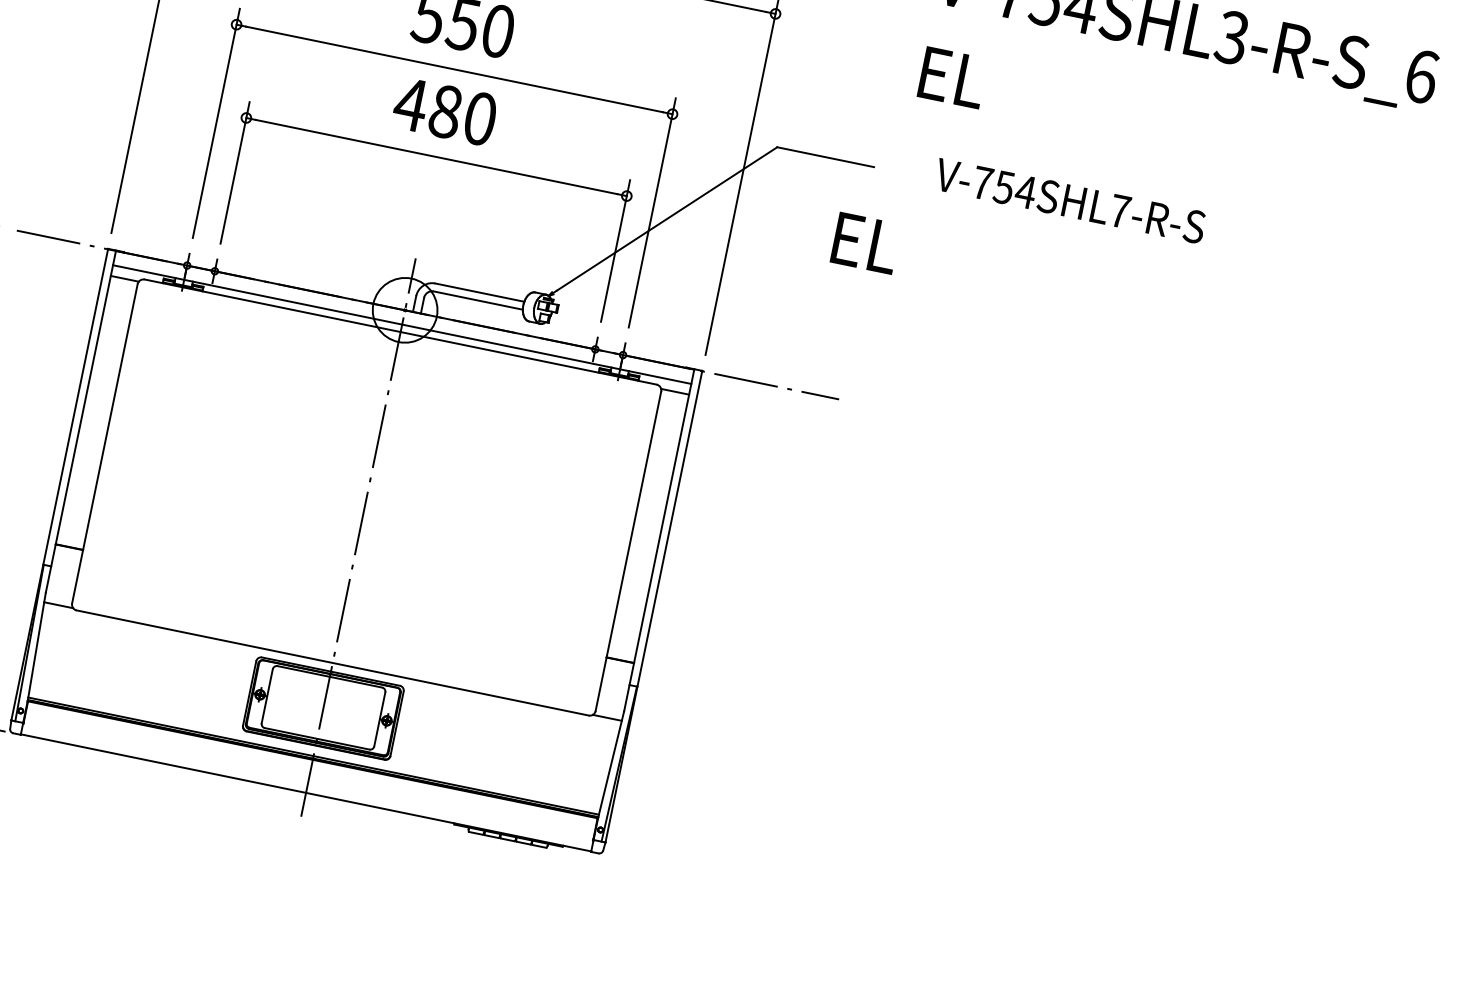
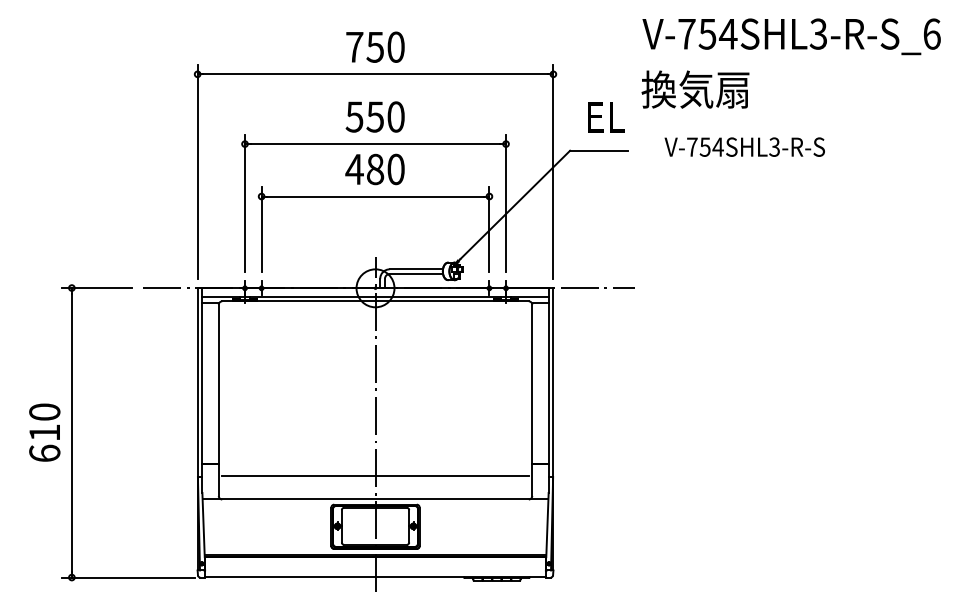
text: (1007, 87) -> (695, 89), EL -> 換気扇
text: (1120, 210) -> (774, 146), V-754SHL7-R-S -> V-754SHL3-R-S
text: (866, 243) -> (606, 117), moved
line: (340, 622) -> (375, 475), added

